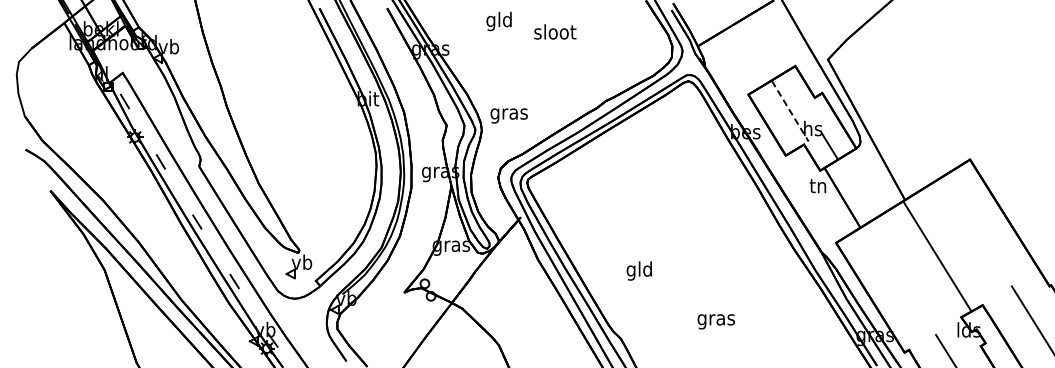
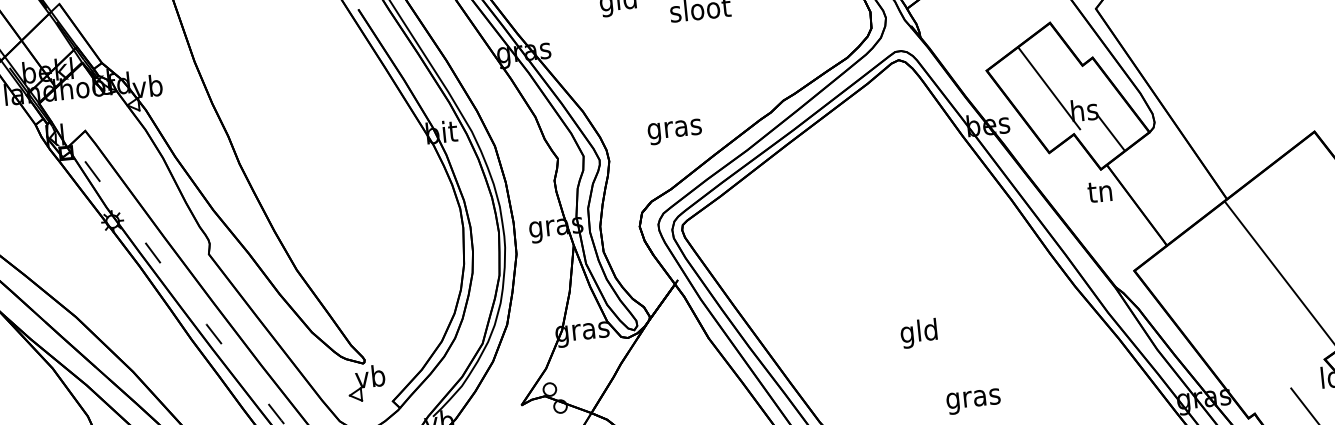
line: (790, 111) -> (1049, 88), dashed -> solid
text: (508, 115) -> (673, 131), moved
text: (638, 270) -> (917, 332), moved

